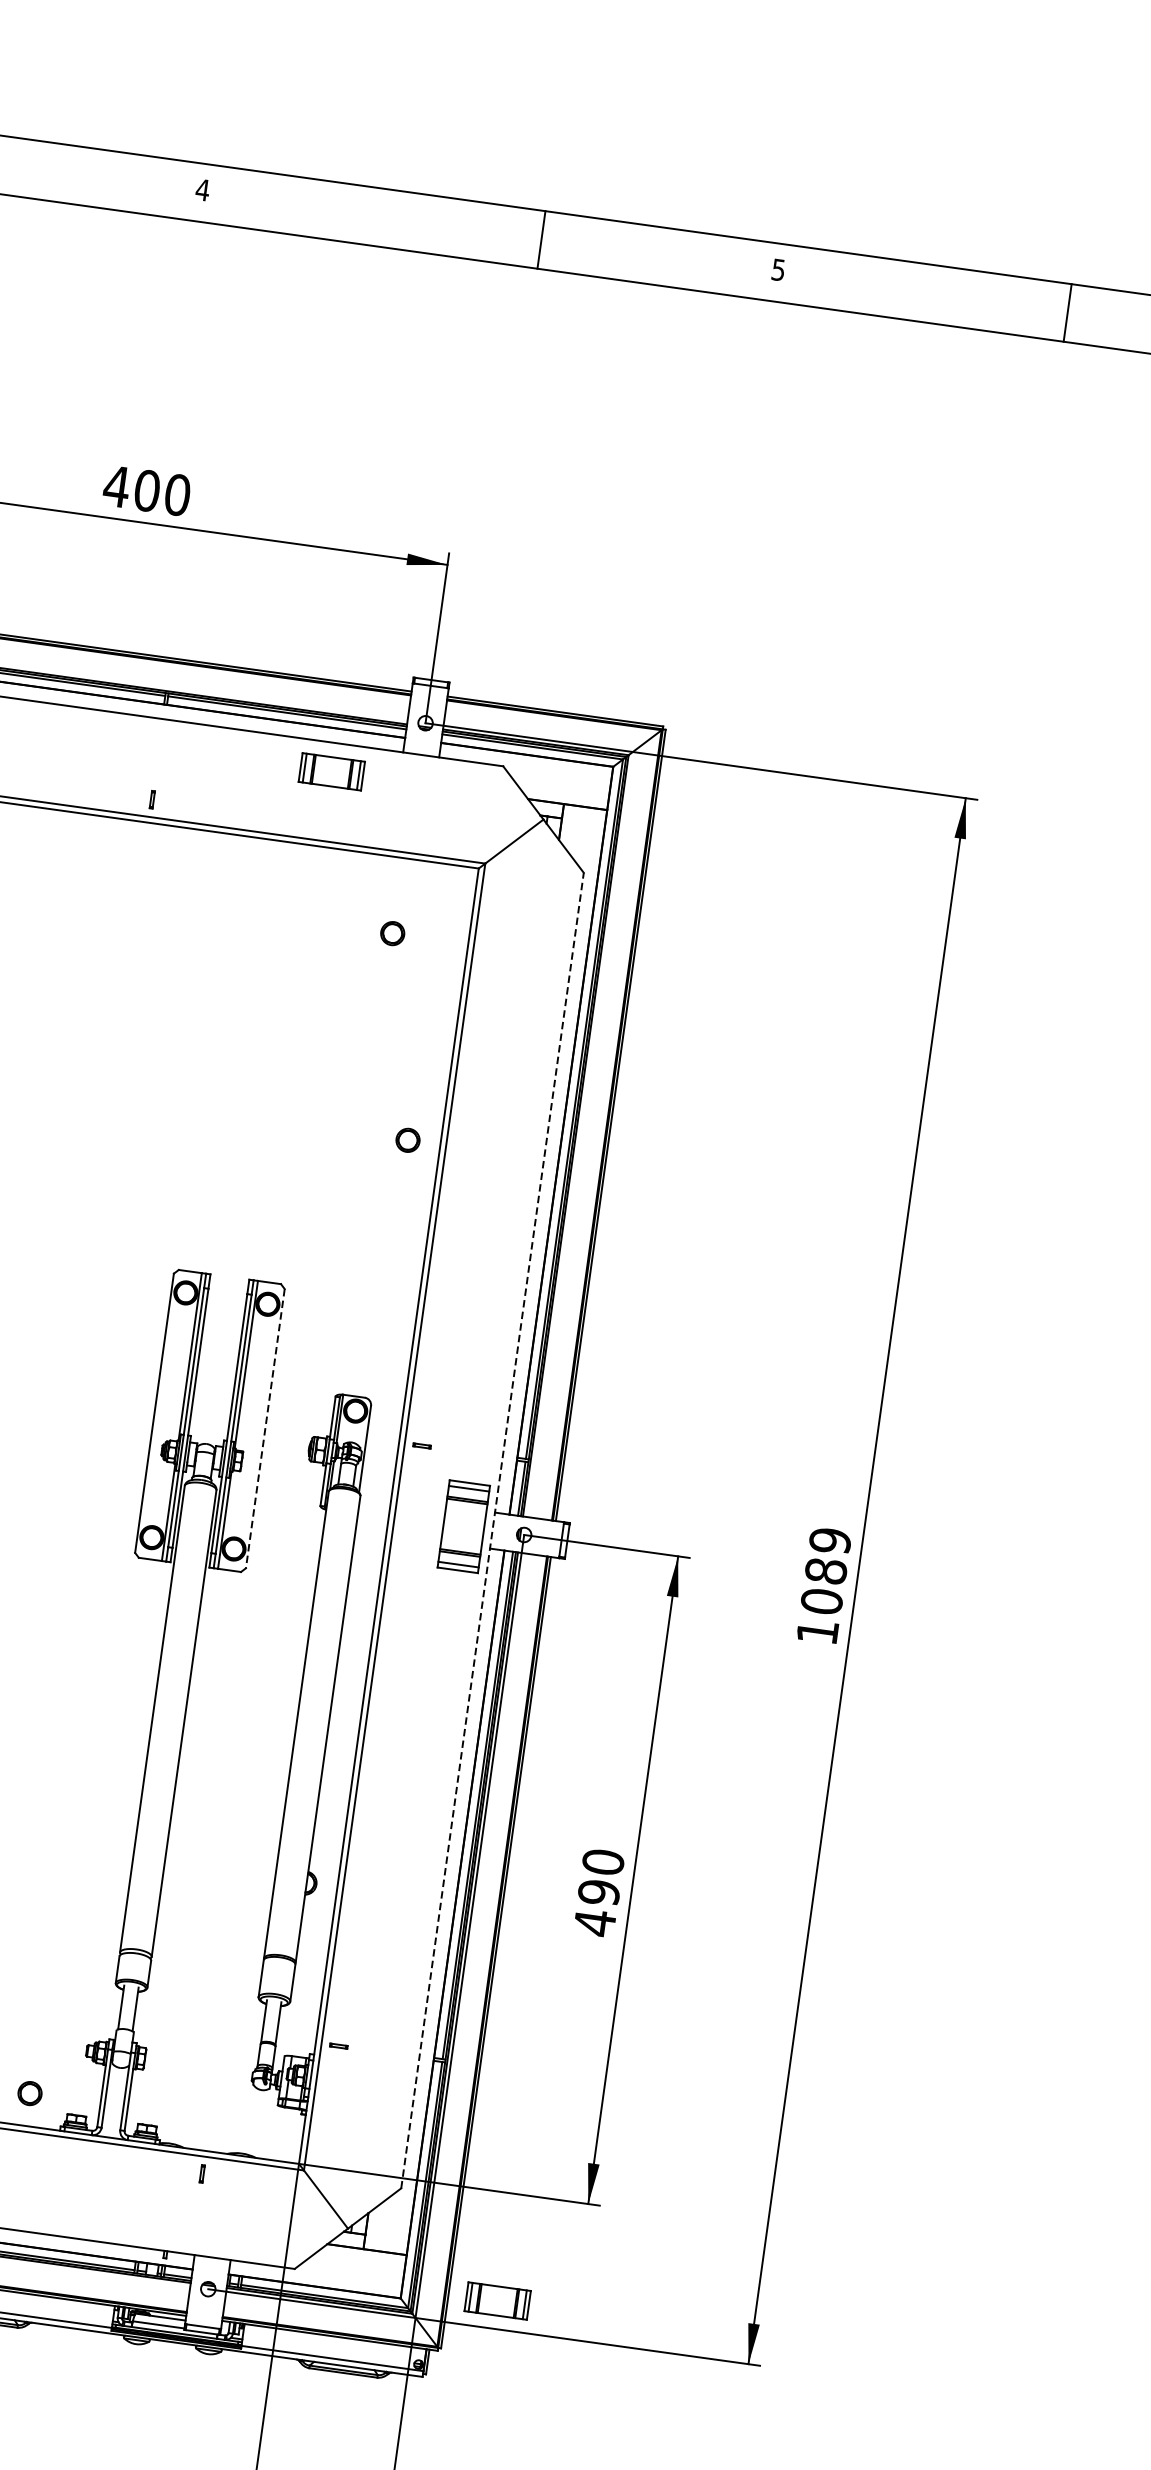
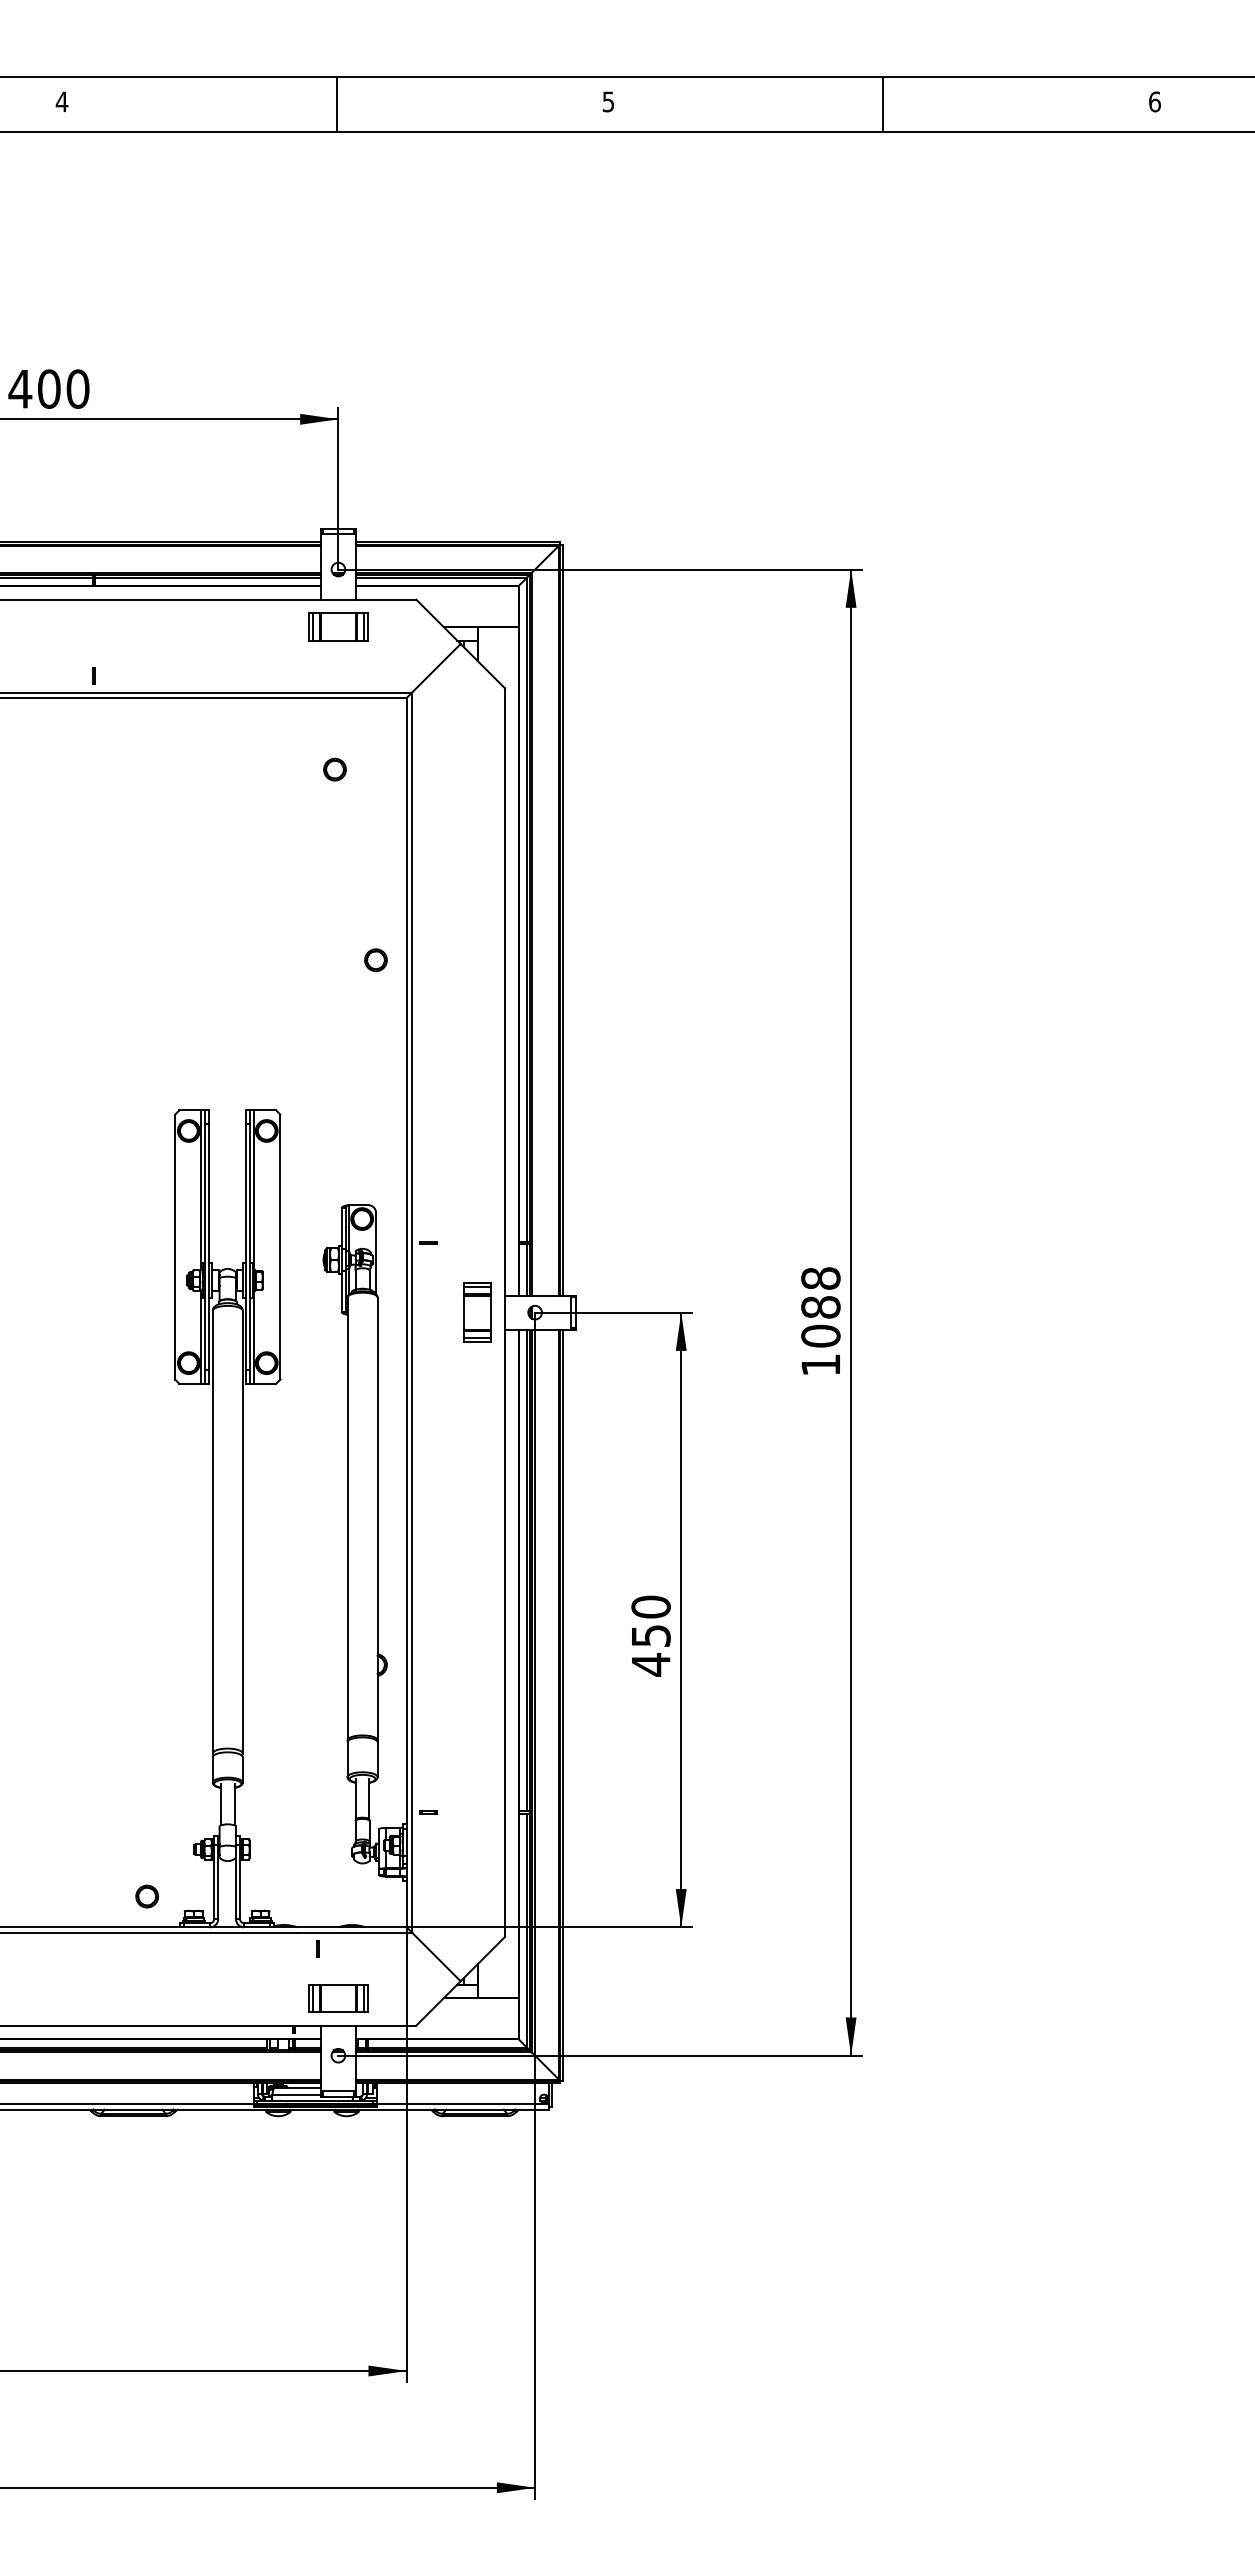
line: (541, 239) -> (336, 104), moved
part: (331, 771) -> (338, 626), moved
line: (265, 1429) -> (280, 1247), dashed -> solid
part: (463, 1526) -> (477, 1312), size x0.71
line: (493, 1530) -> (505, 1312), dashed -> solid
text: (829, 1540) -> (820, 1278), 1089 -> 1088
text: (598, 1892) -> (650, 1635), 490 -> 450
part: (497, 2301) -> (338, 1998), moved

